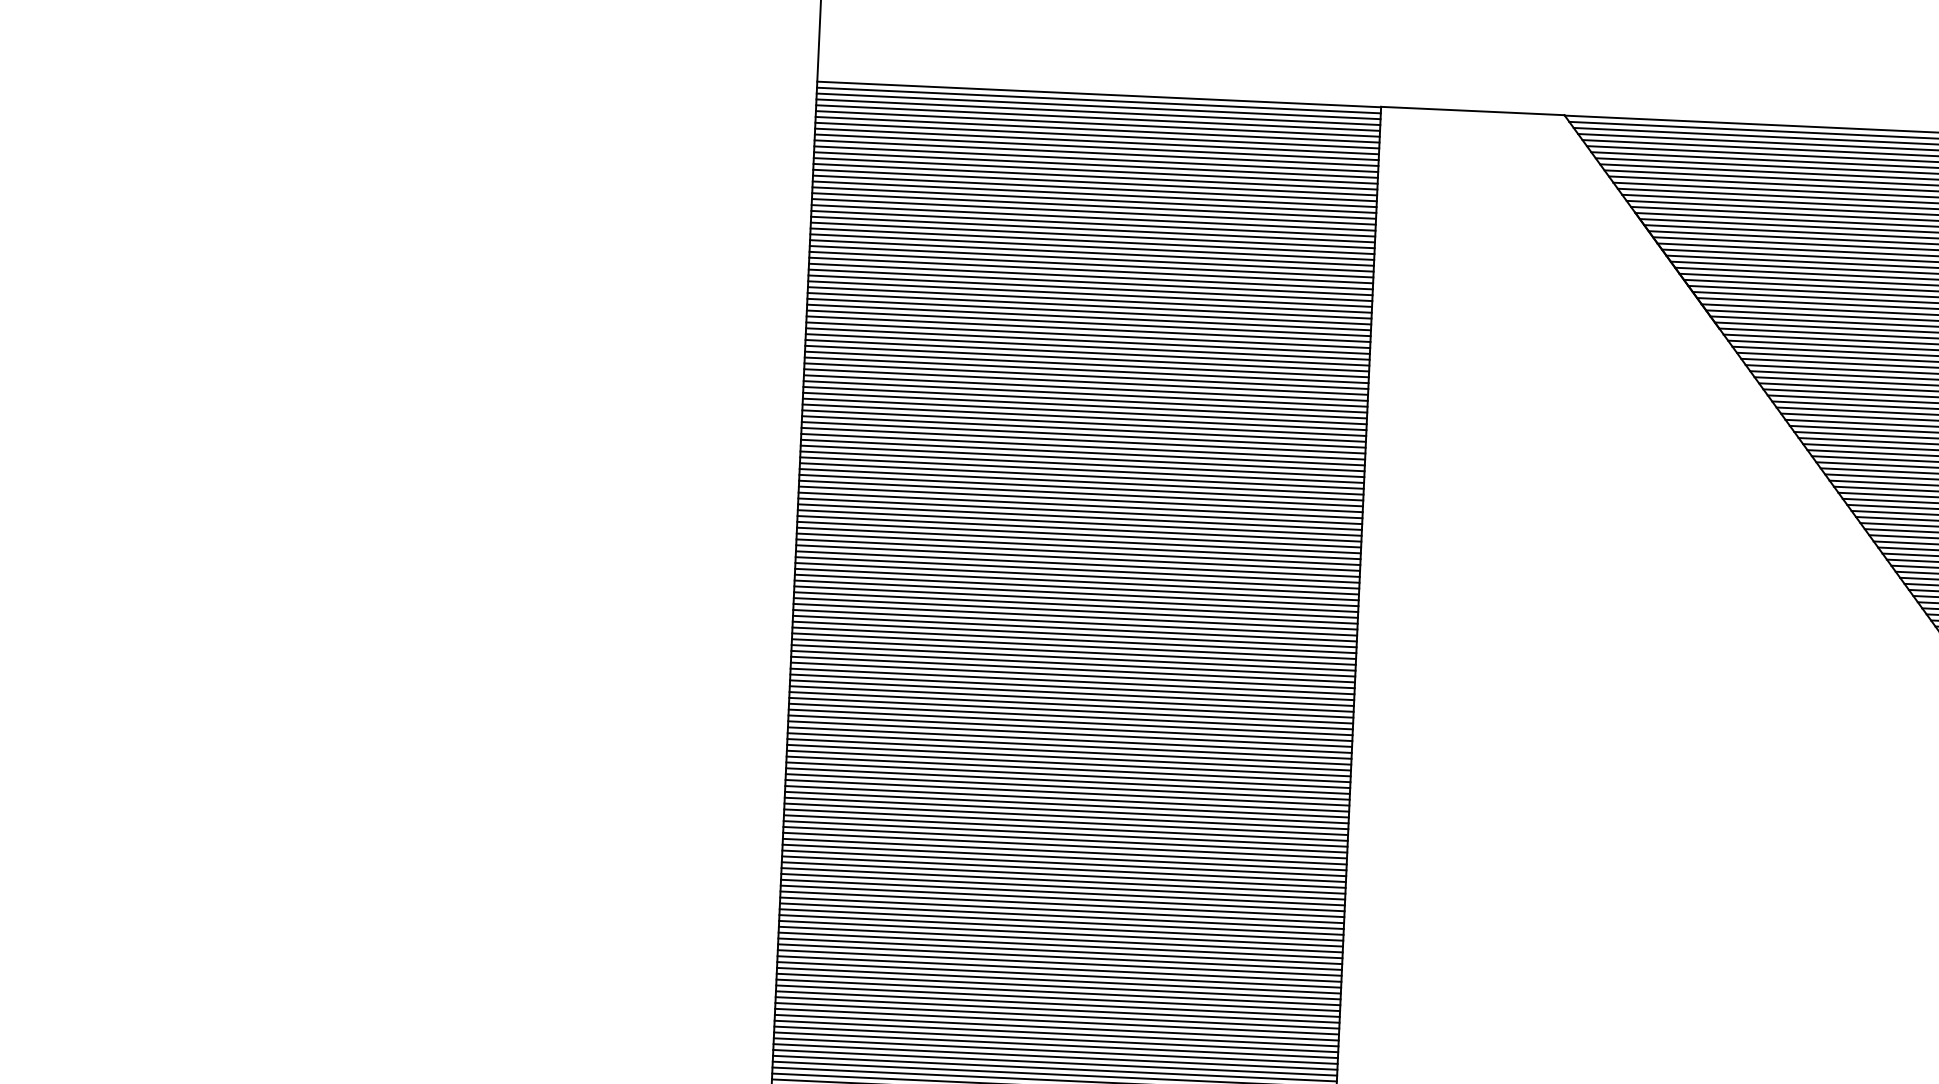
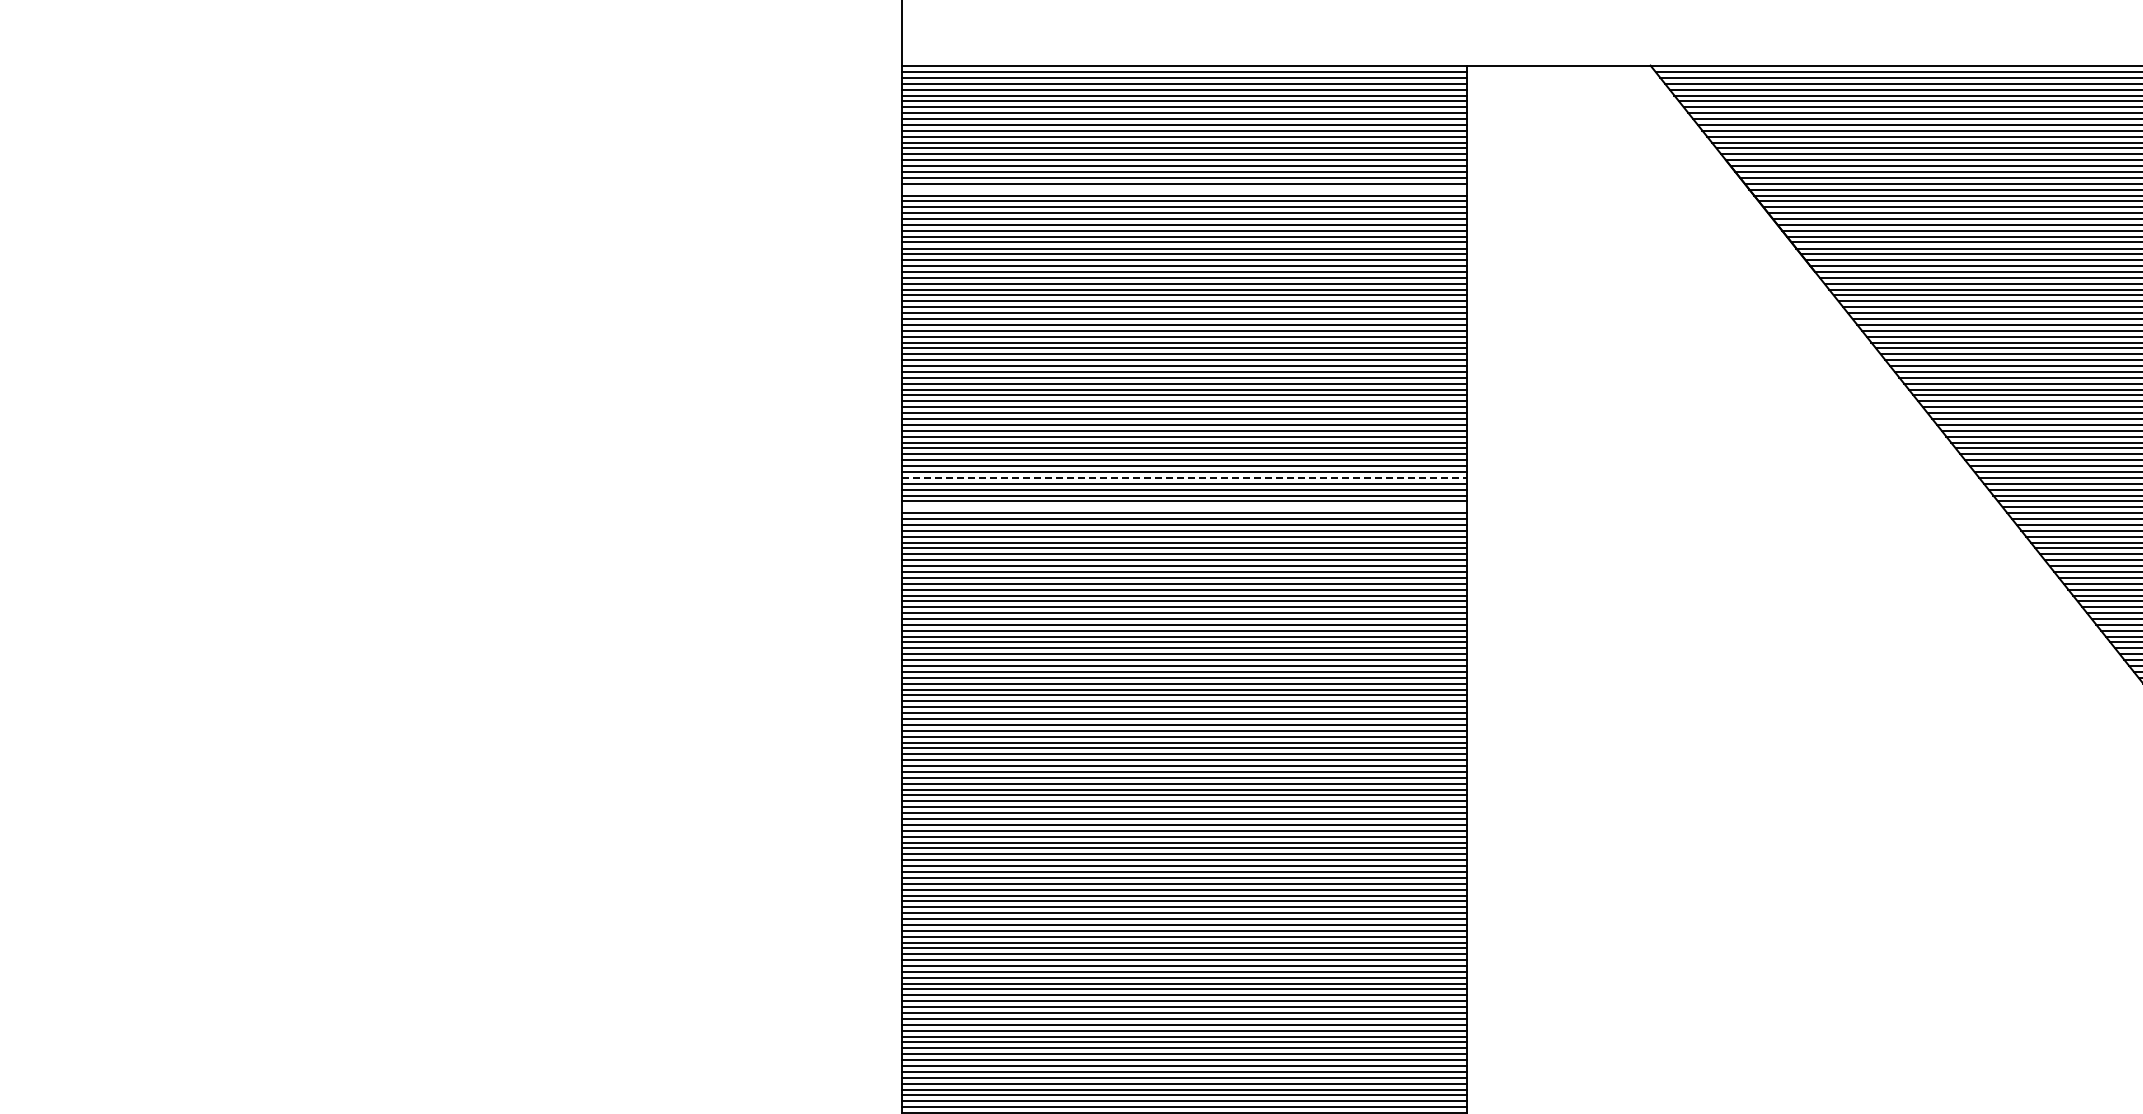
line: (1092, 217) -> (1183, 189), removed
line: (1080, 505) -> (1184, 477), solid -> dashed
line: (1078, 534) -> (1183, 507), removed

